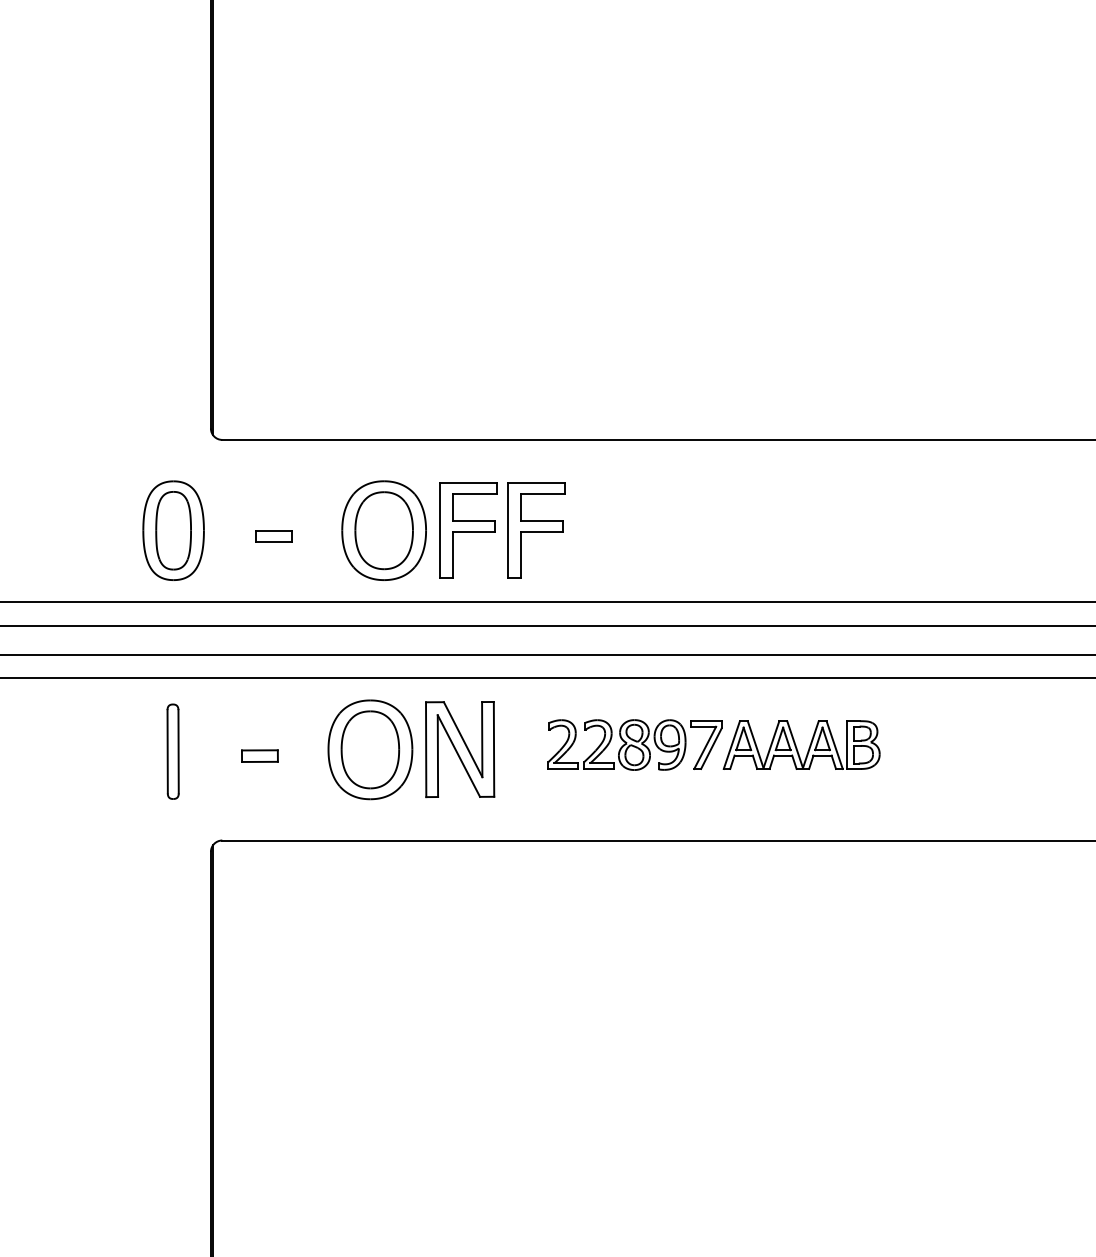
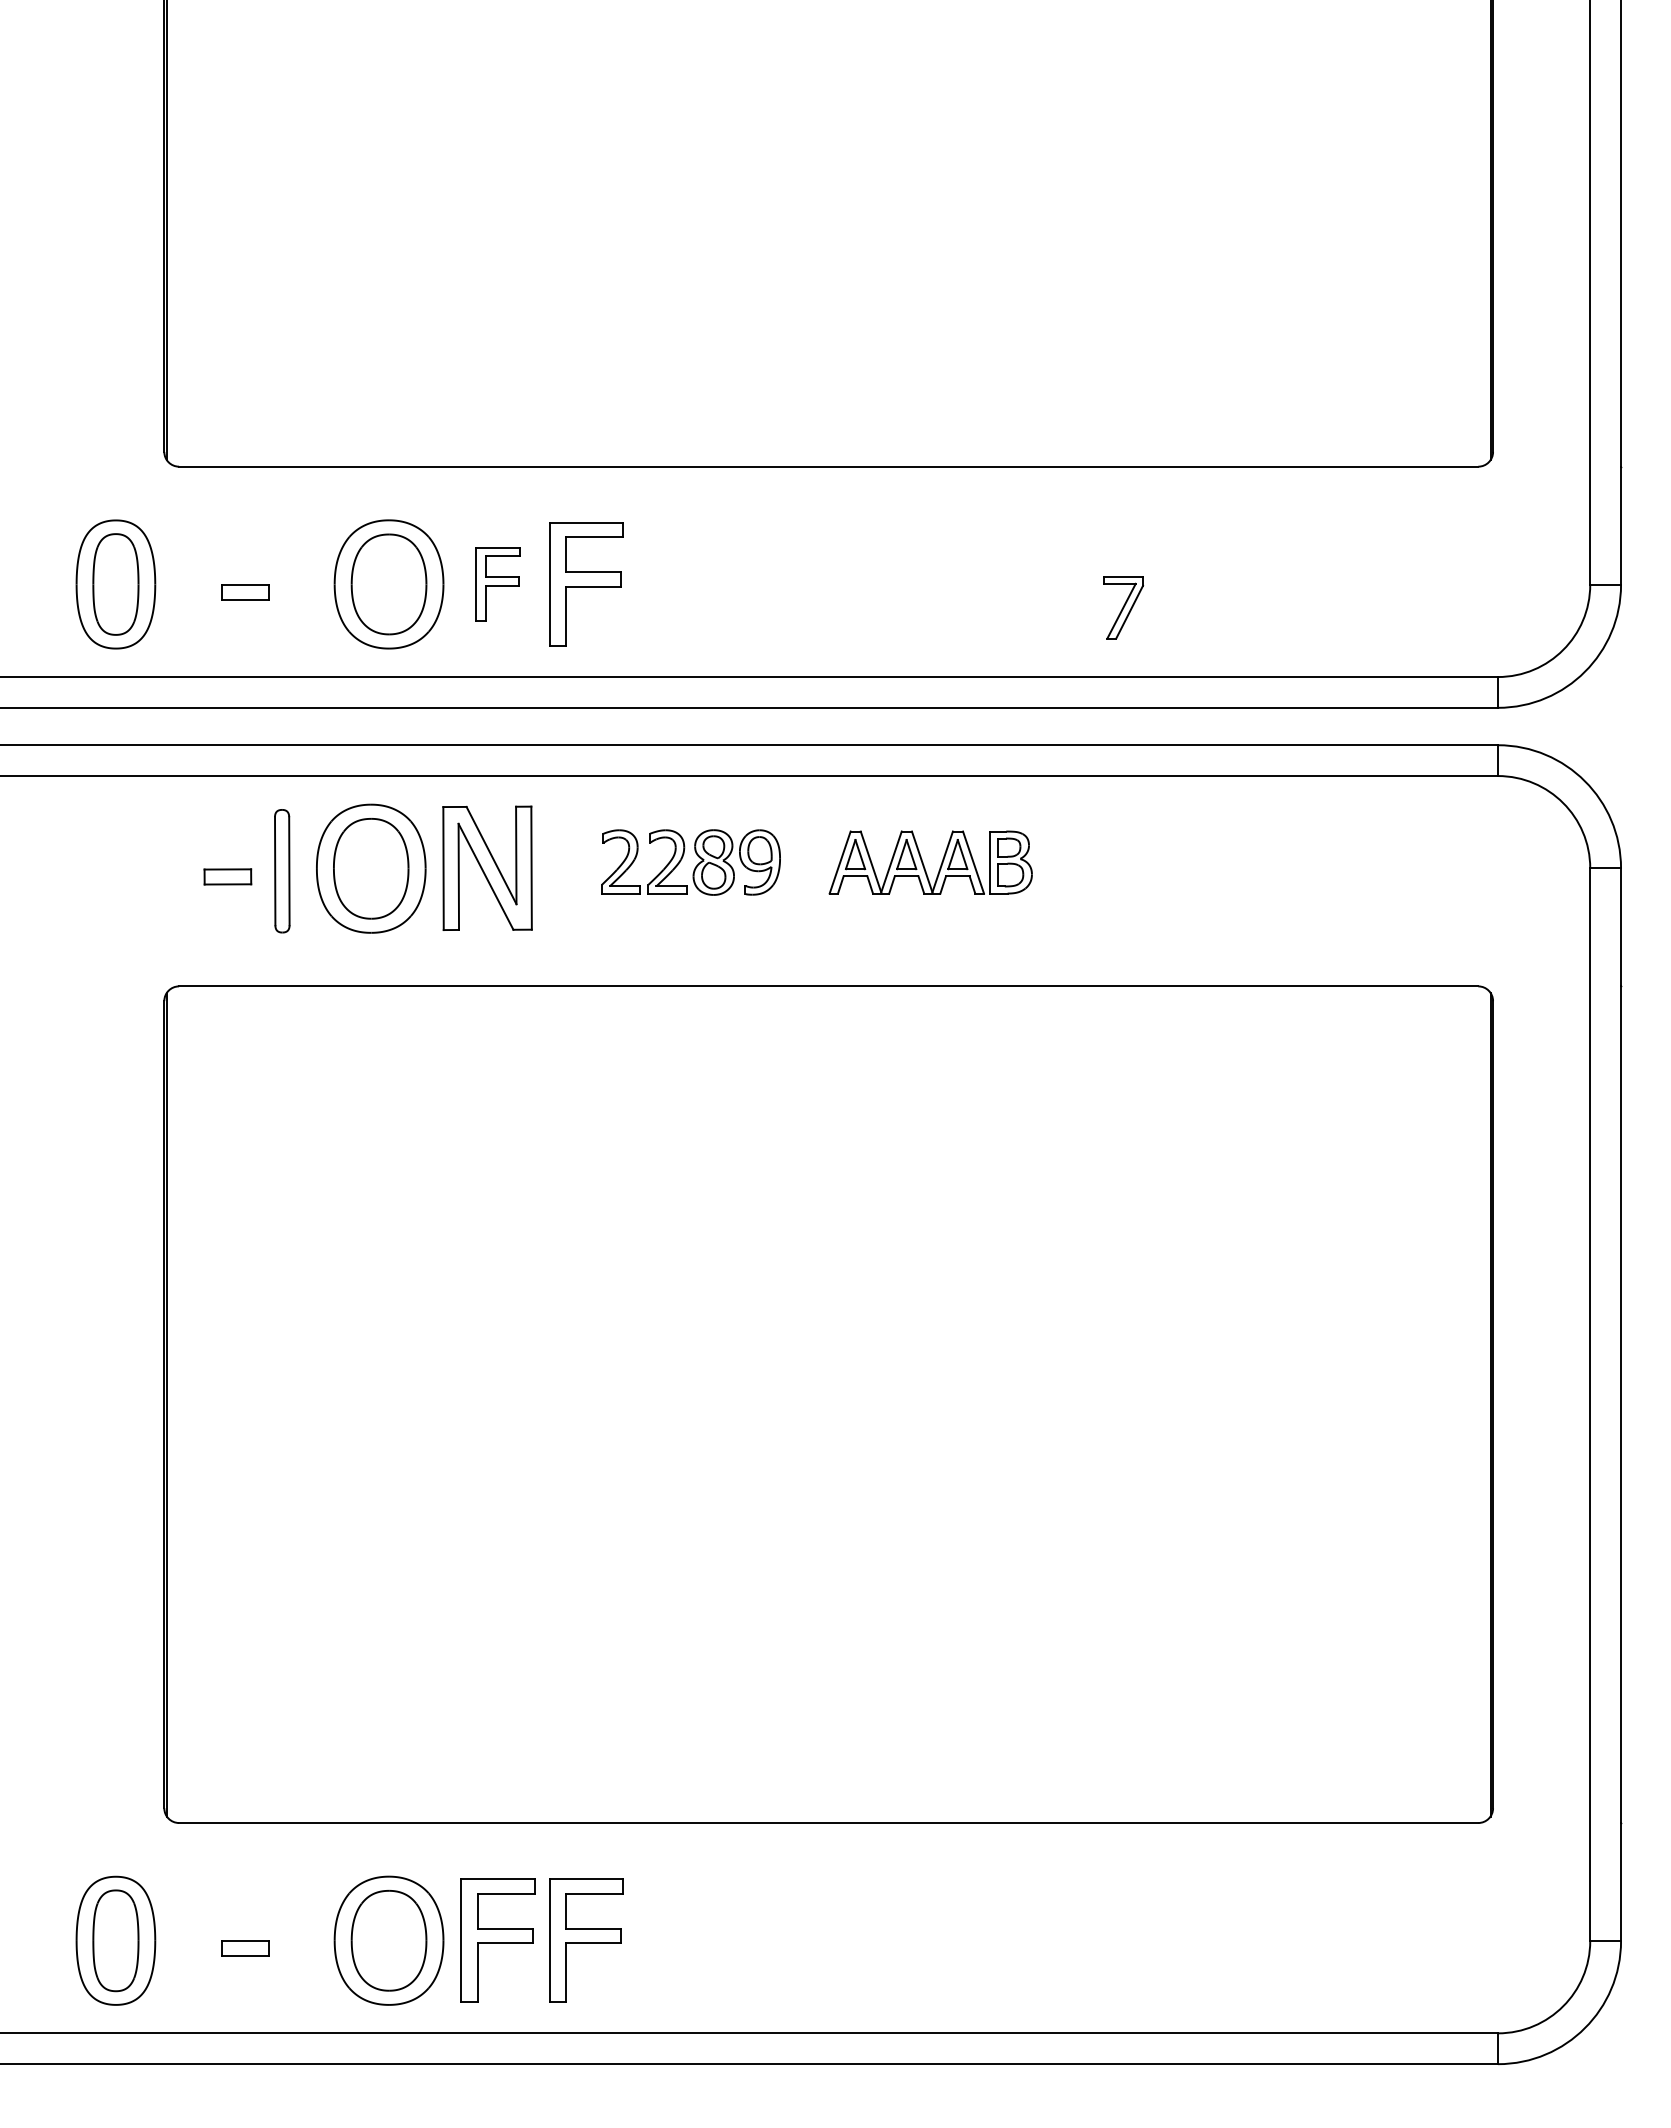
part: (467, 530) -> (497, 584), size x0.6
part: (706, 745) -> (1123, 607), moved
part: (173, 751) -> (282, 871), moved

